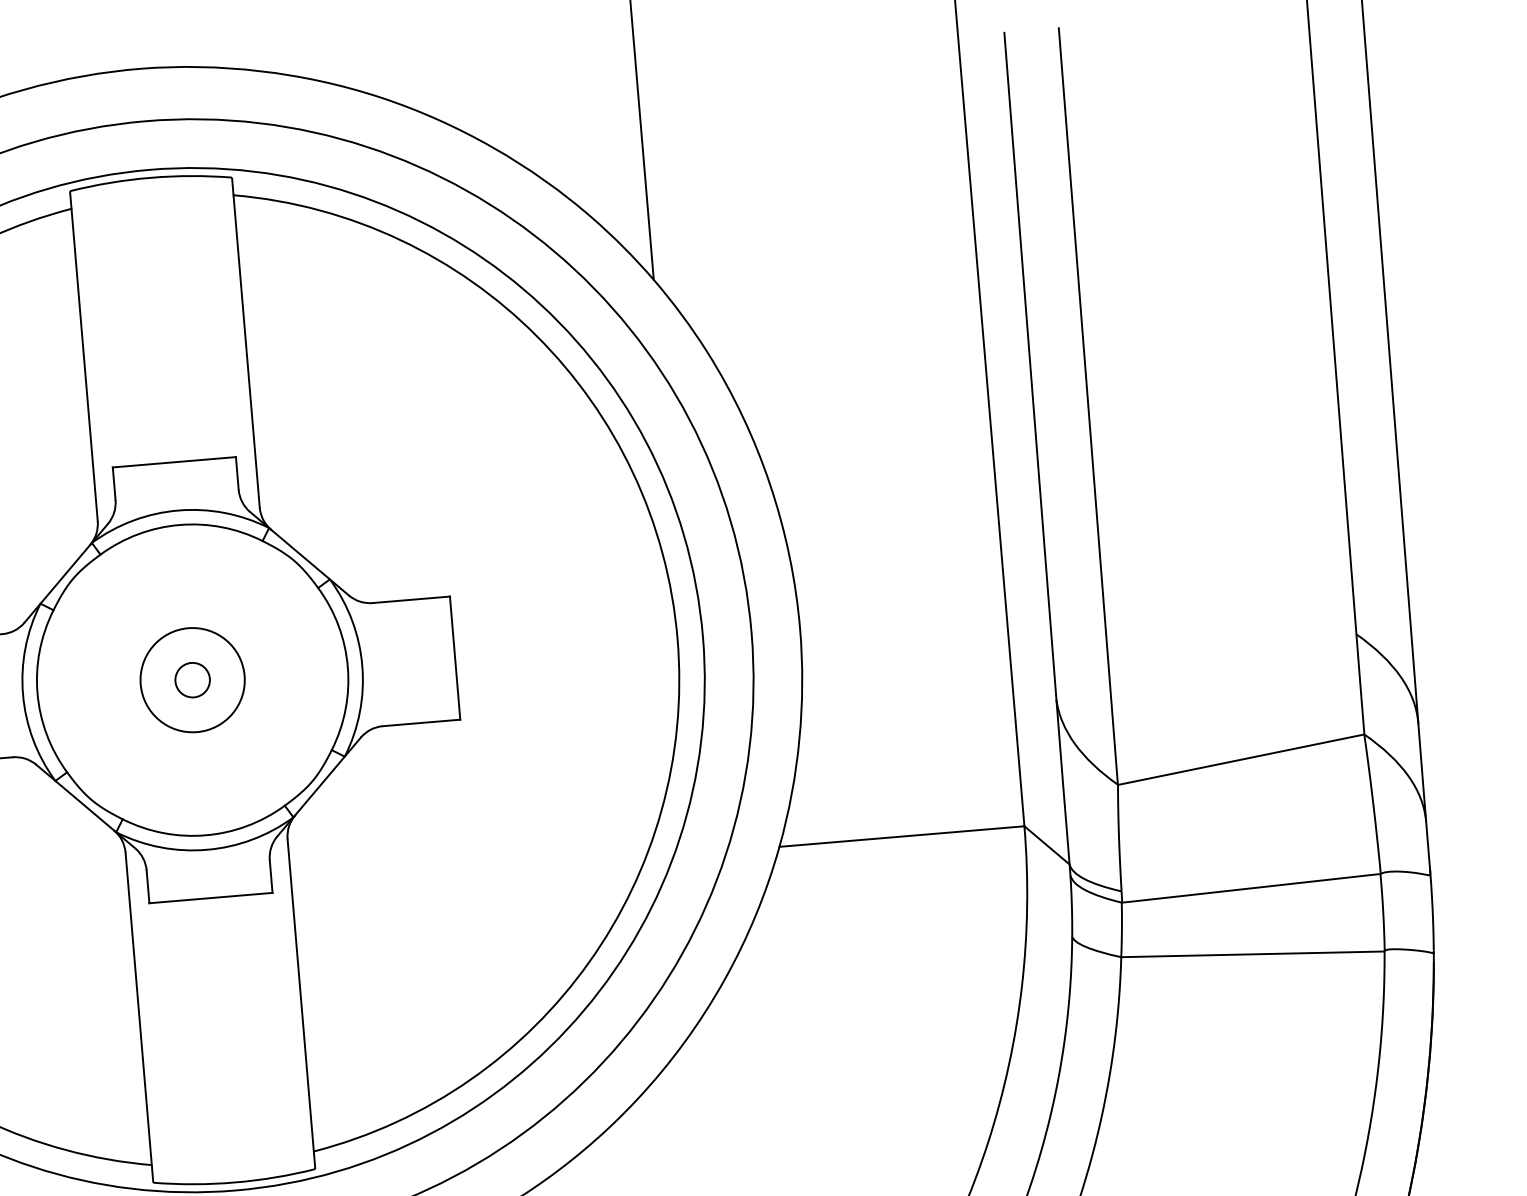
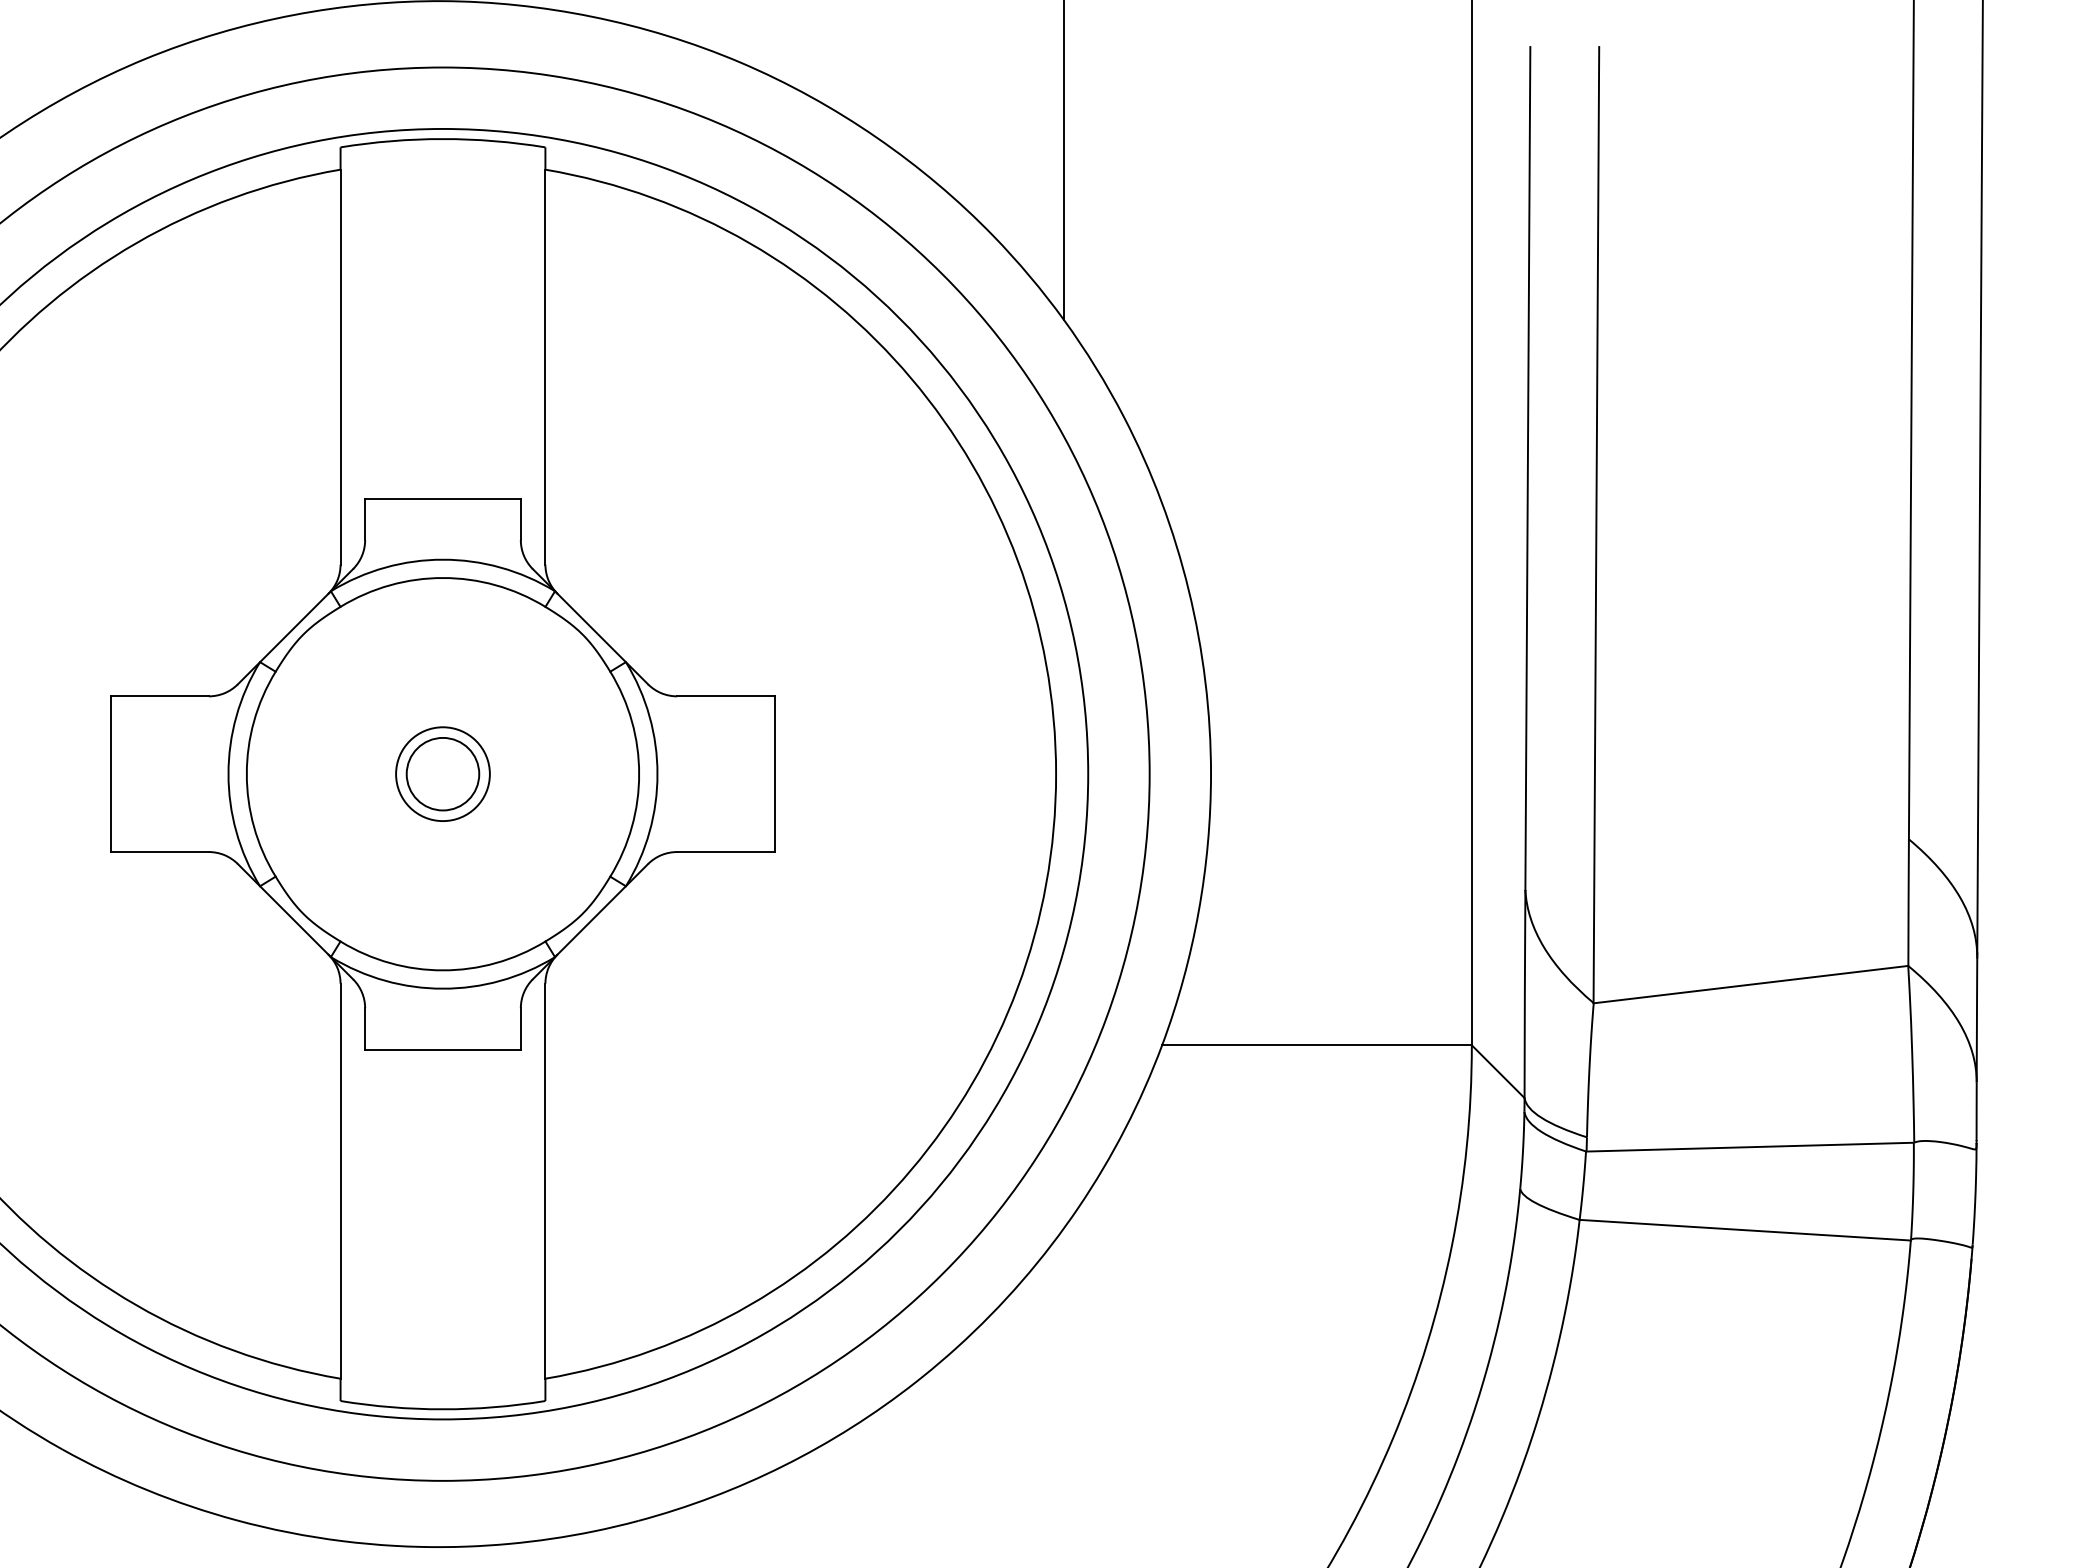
circle: (192, 679) -> (442, 773), size x1.67
circle: (192, 680) -> (442, 774), size x0.71

